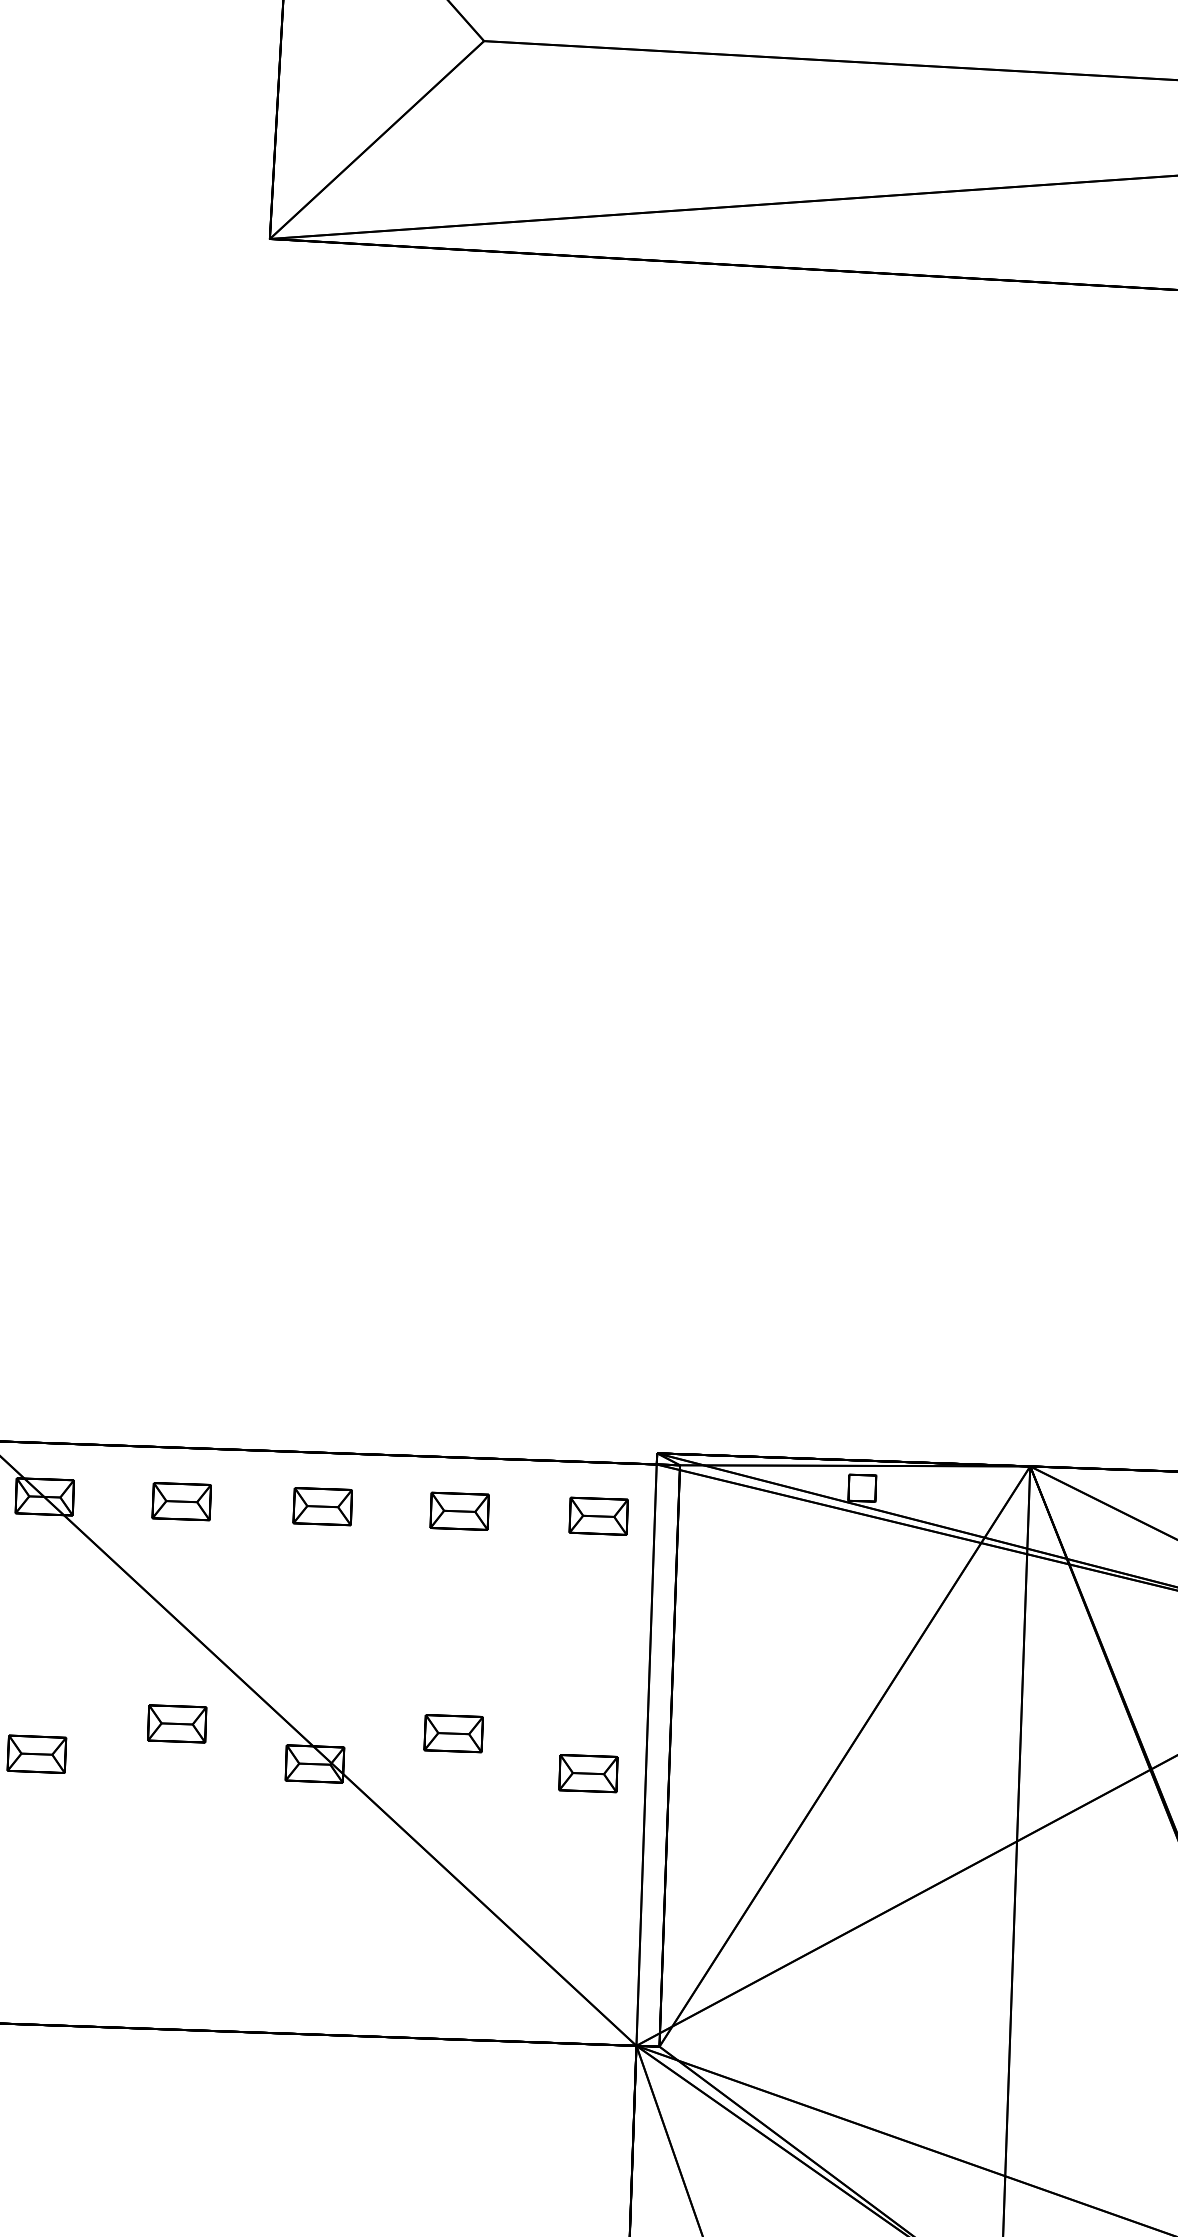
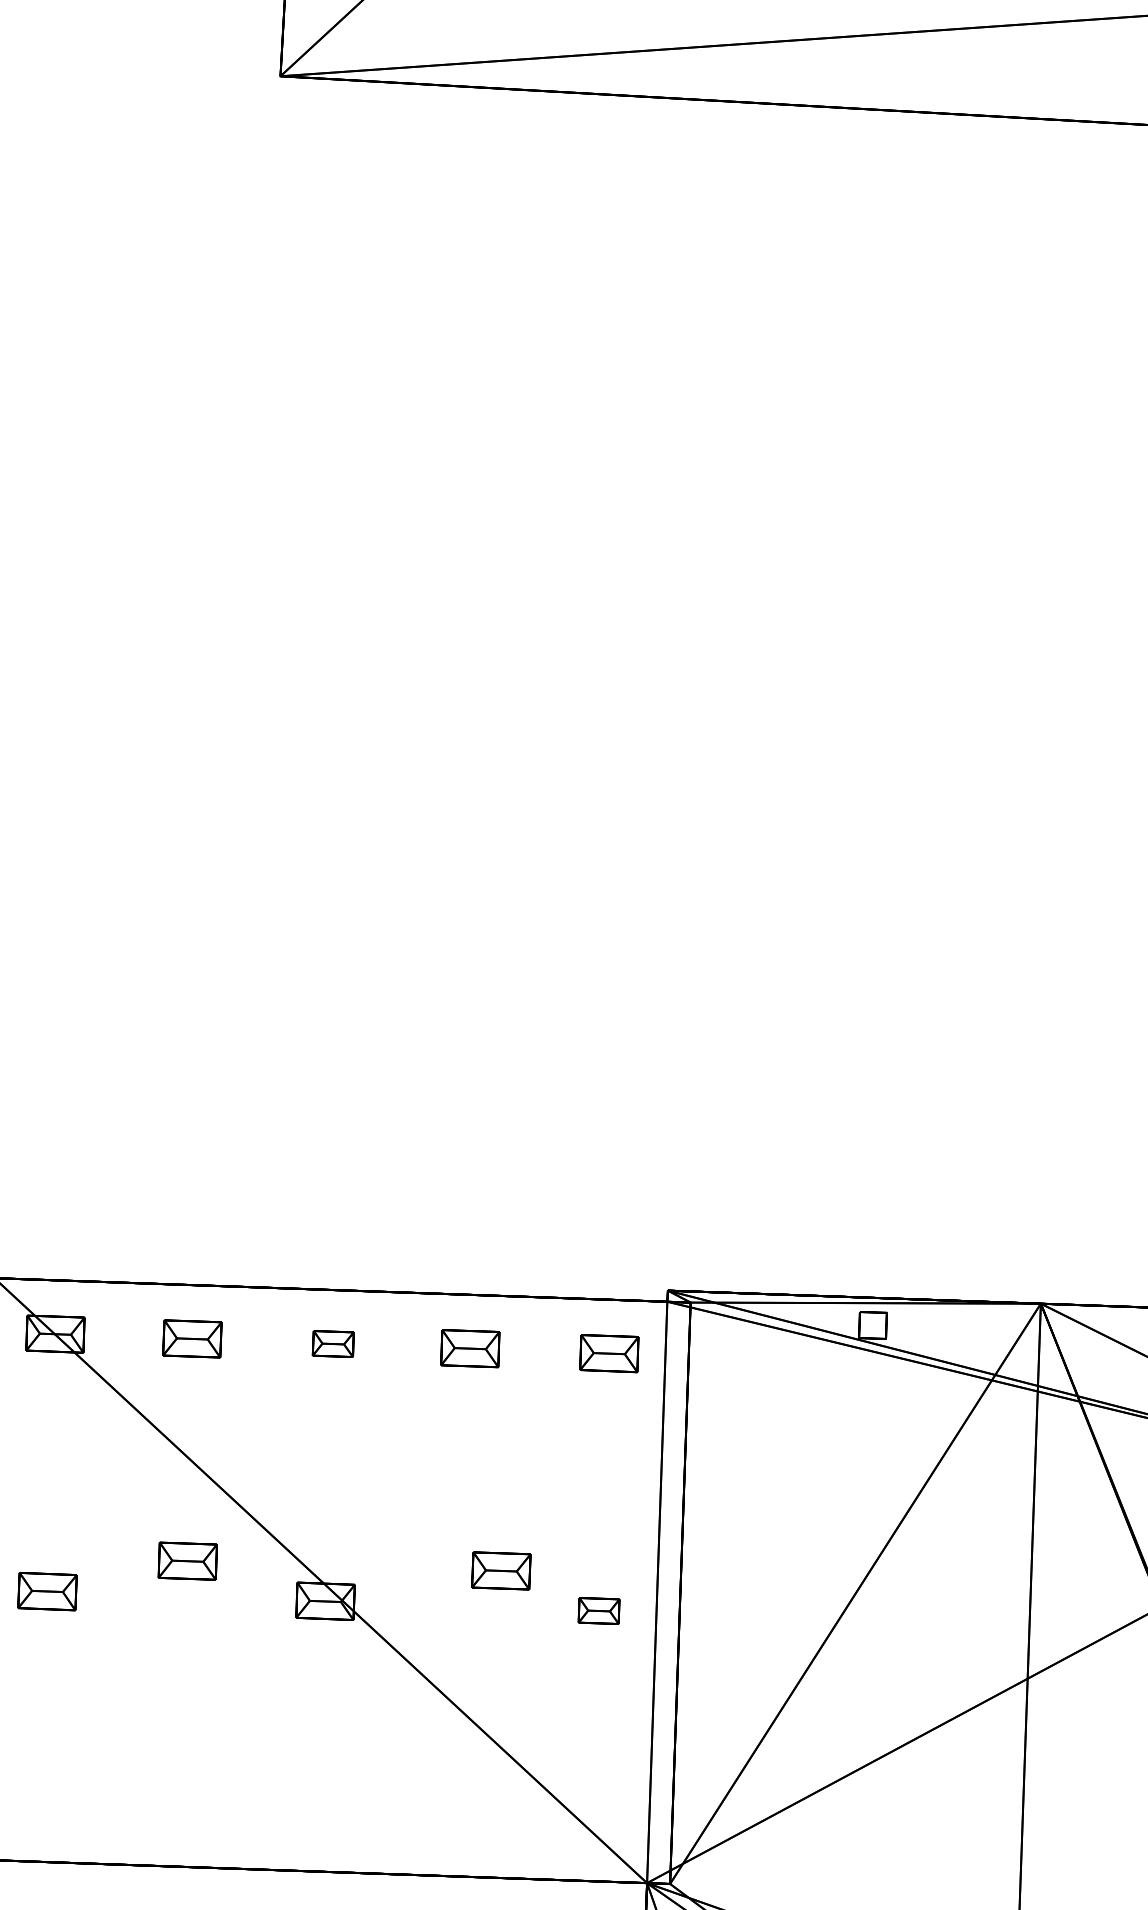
part: (322, 1506) -> (333, 1343), size x0.7
part: (453, 1733) -> (501, 1570), moved
part: (588, 1773) -> (599, 1610), size x0.7

